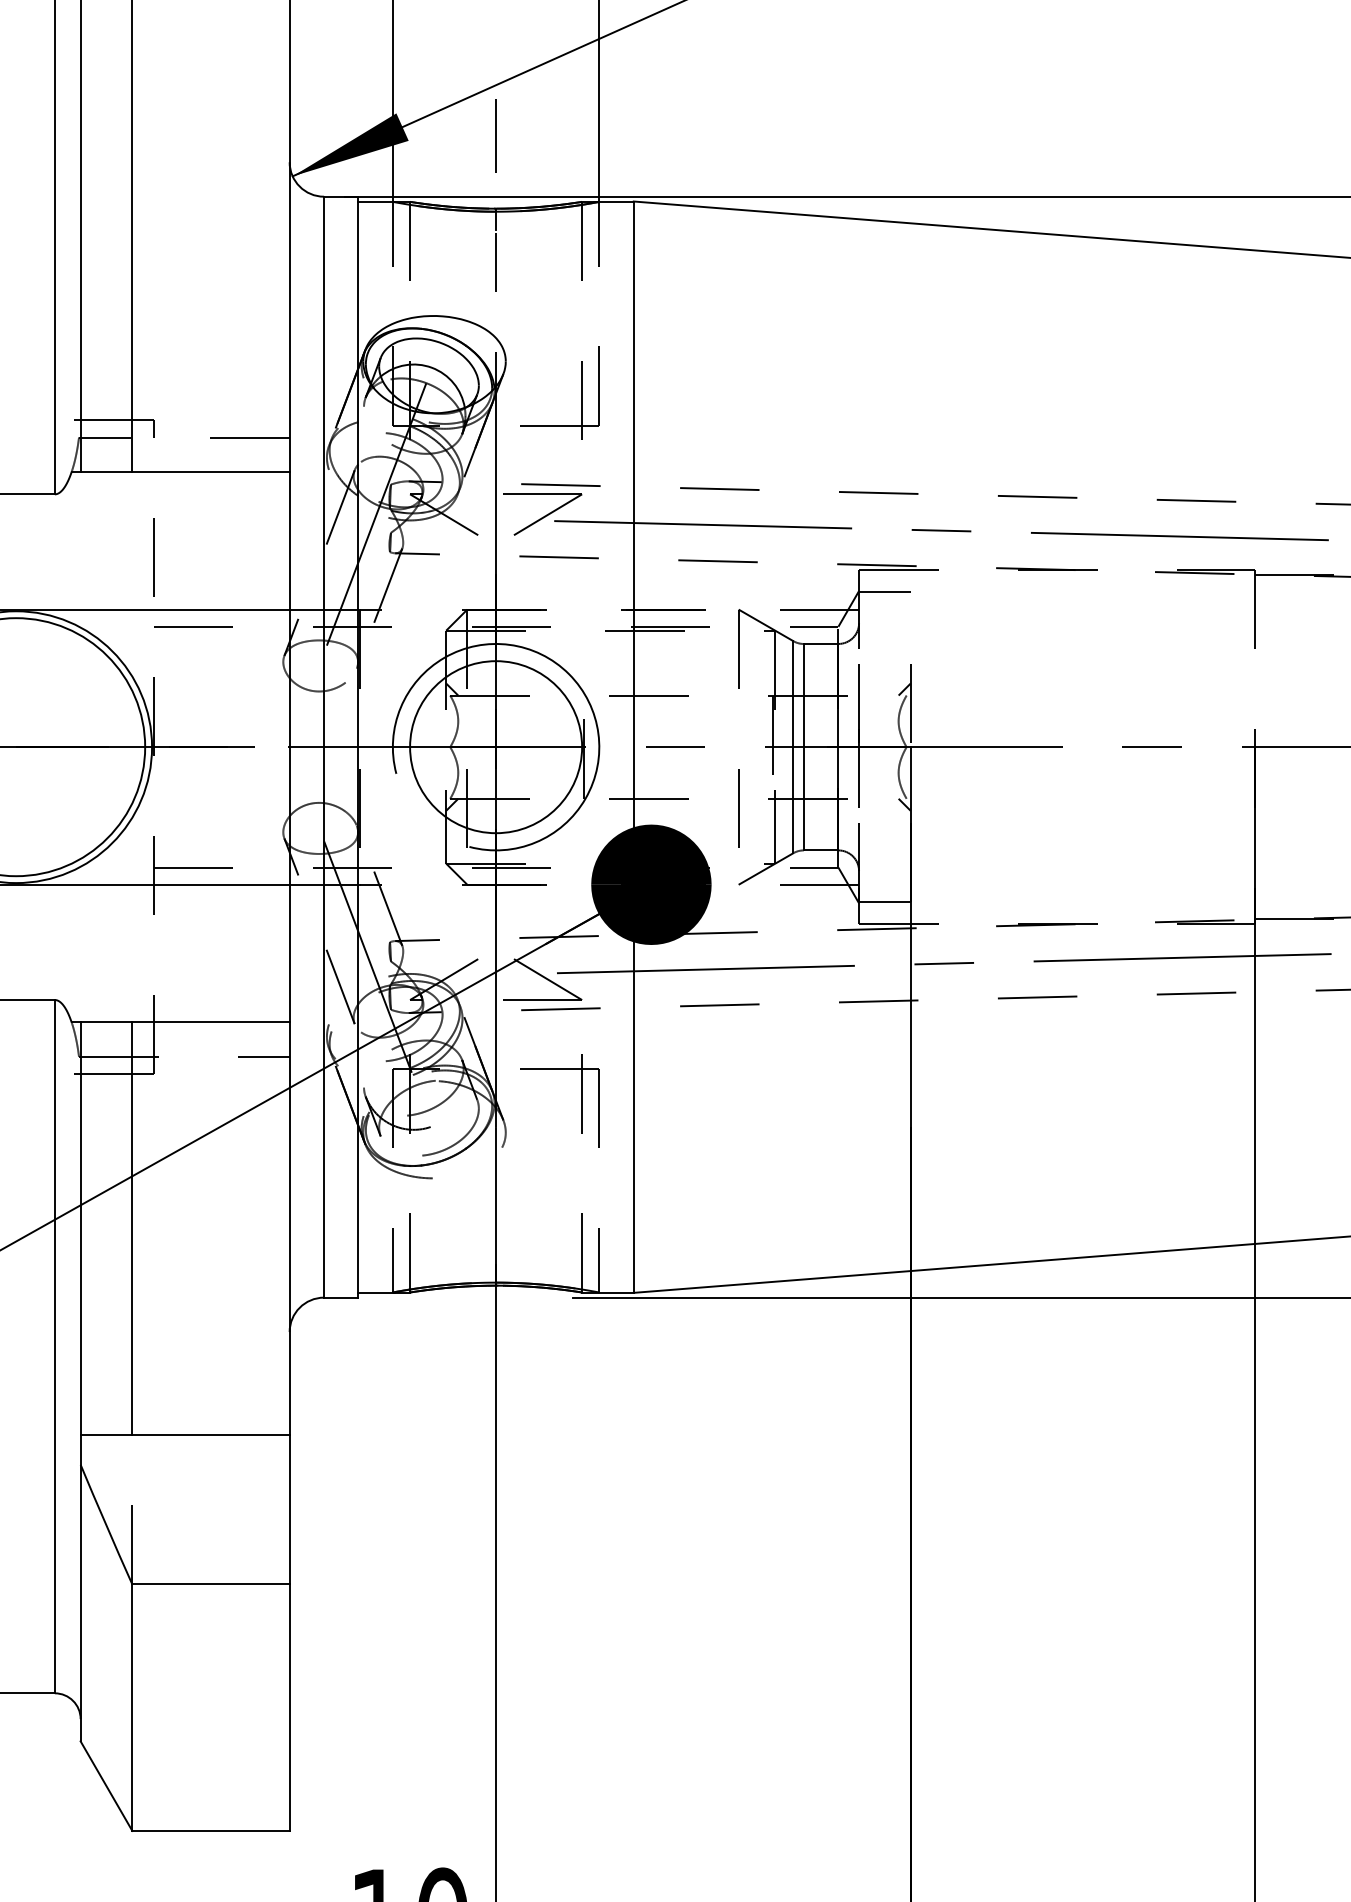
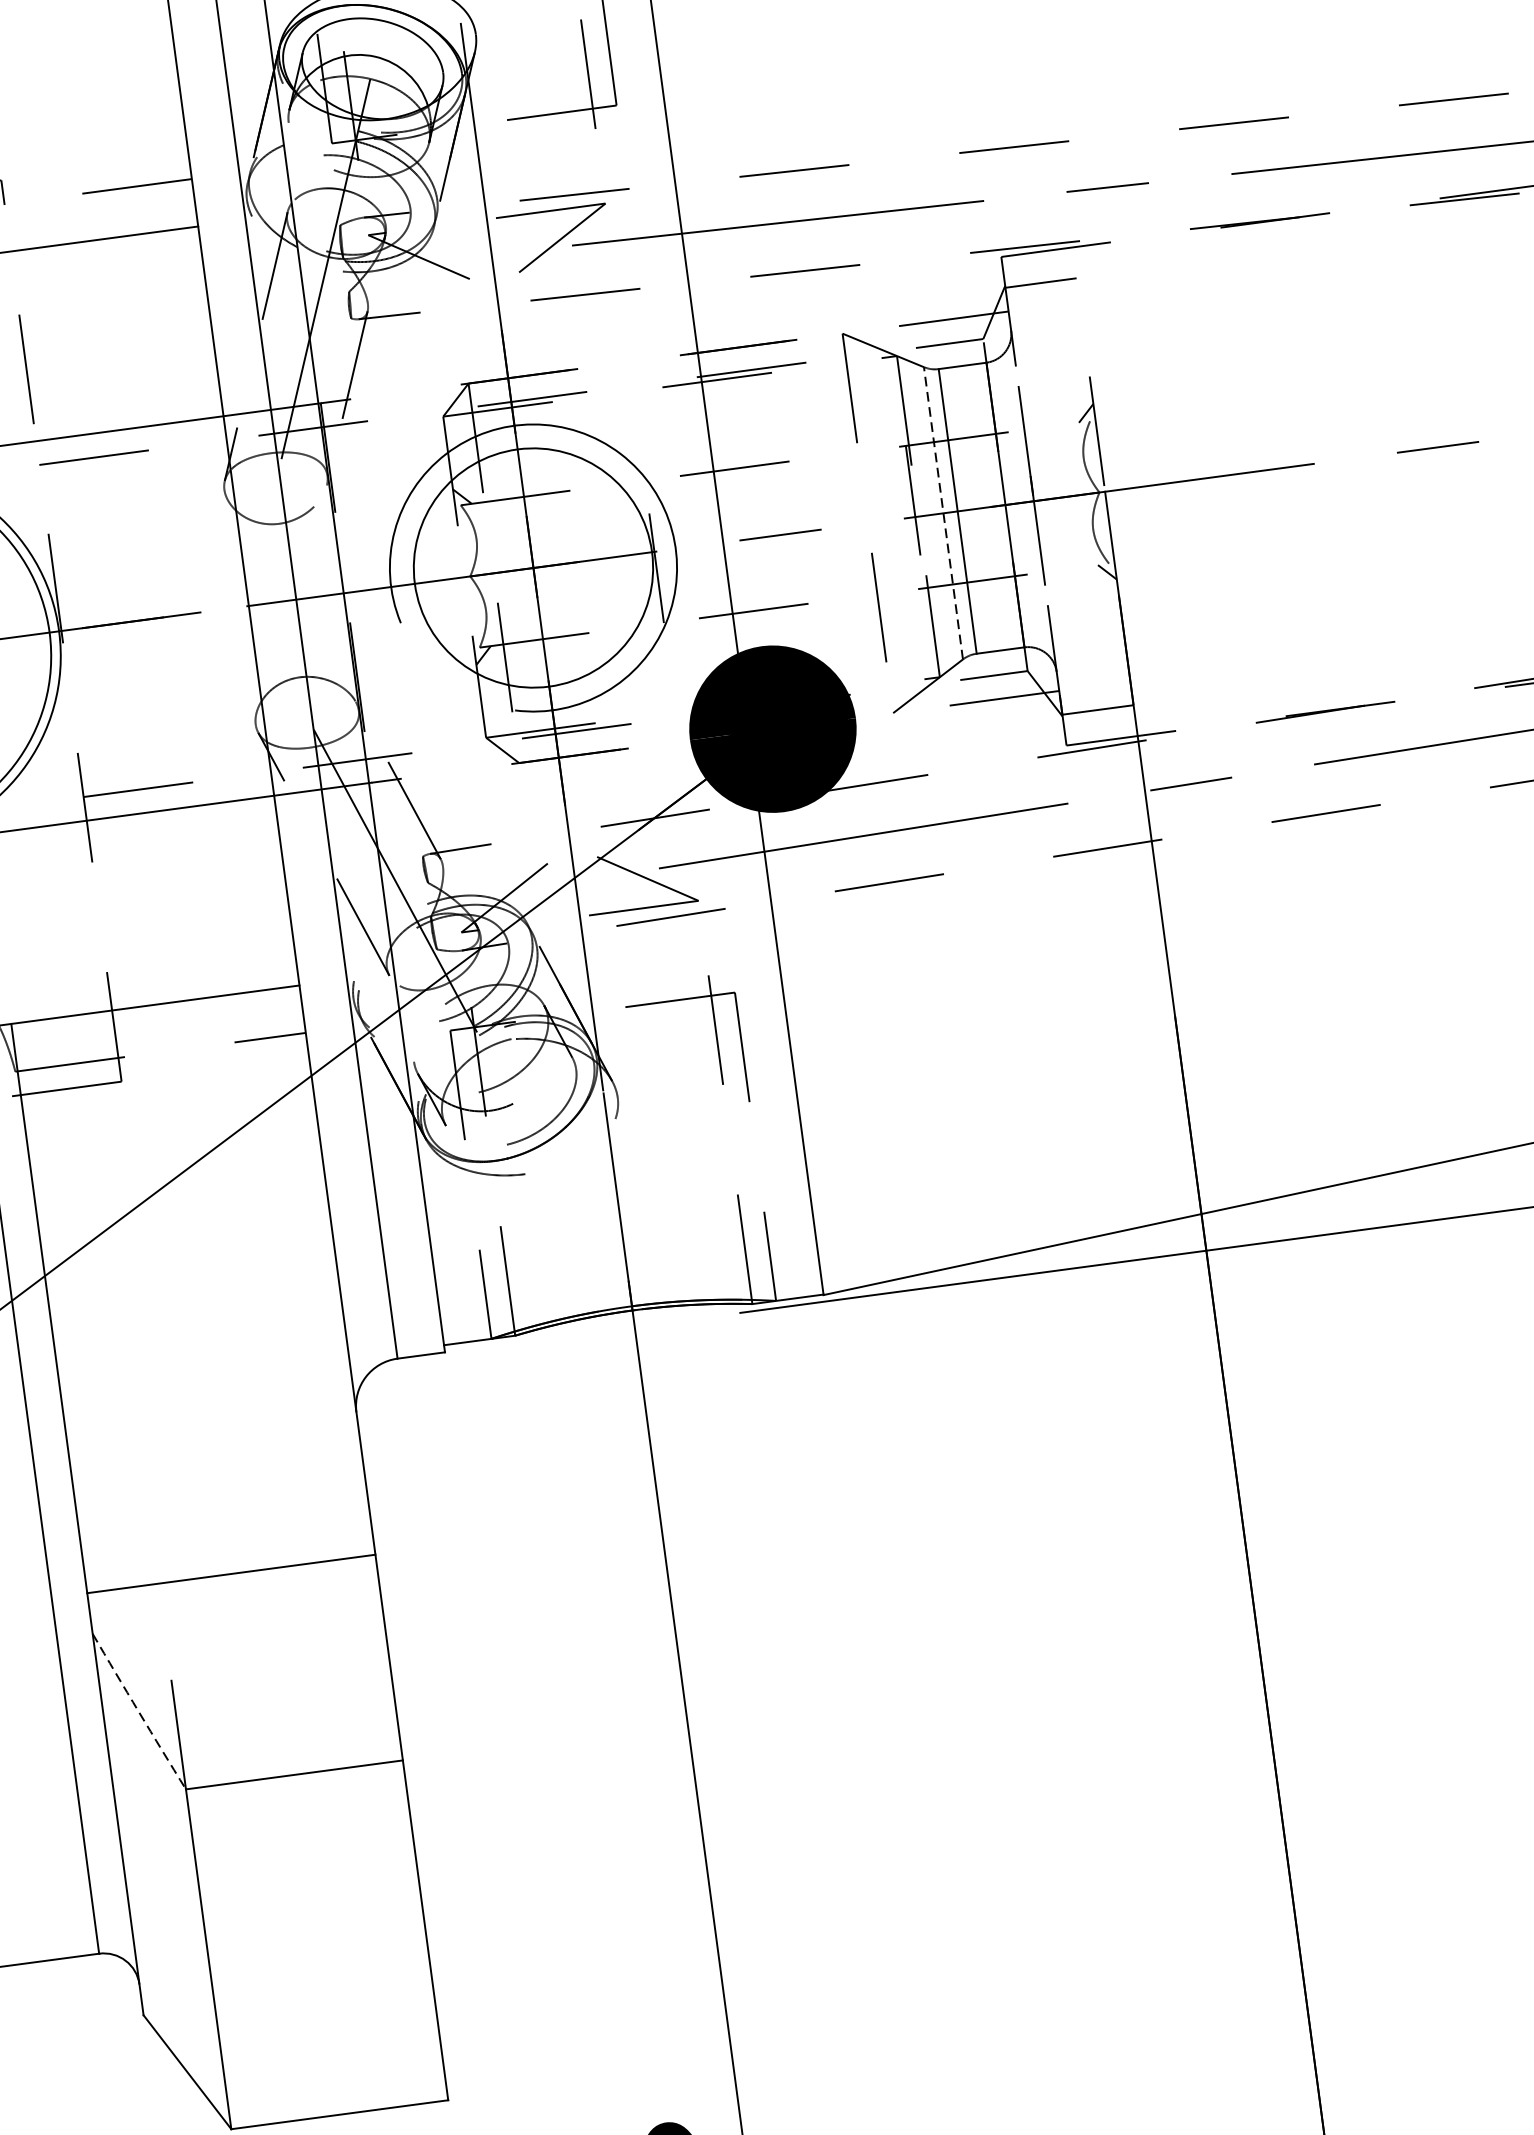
line: (793, 747) -> (943, 513), solid -> dashed
line: (132, 1228) -> (120, 1298), removed
arc: (106, 1524) -> (139, 1711), solid -> dashed

